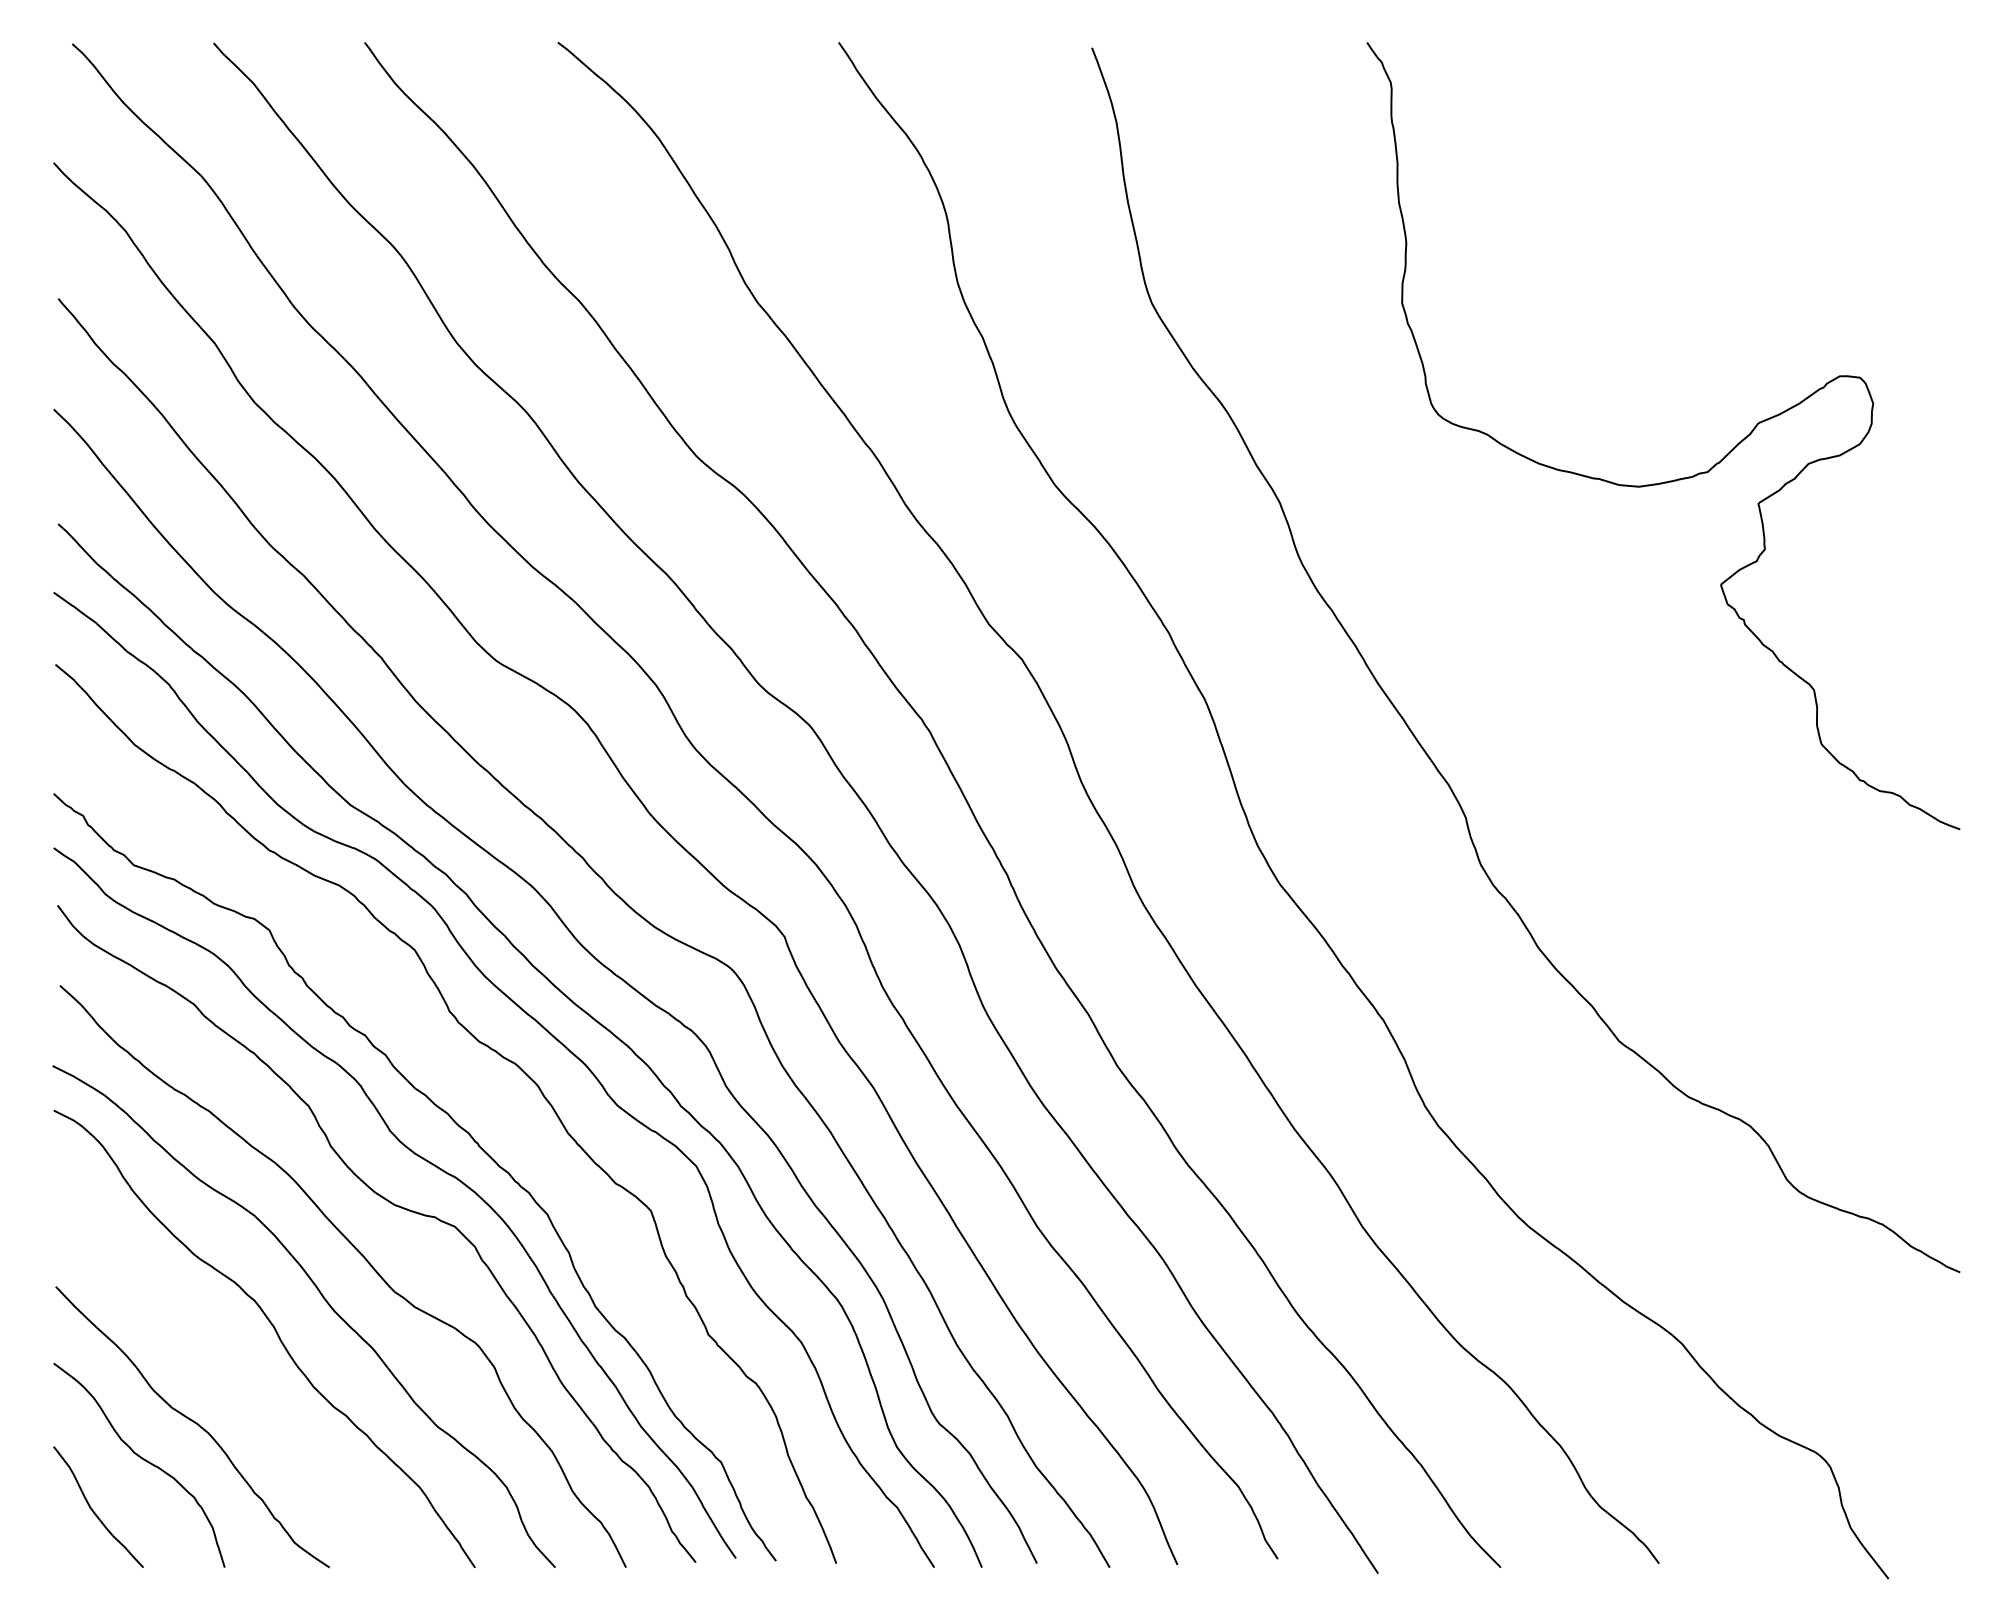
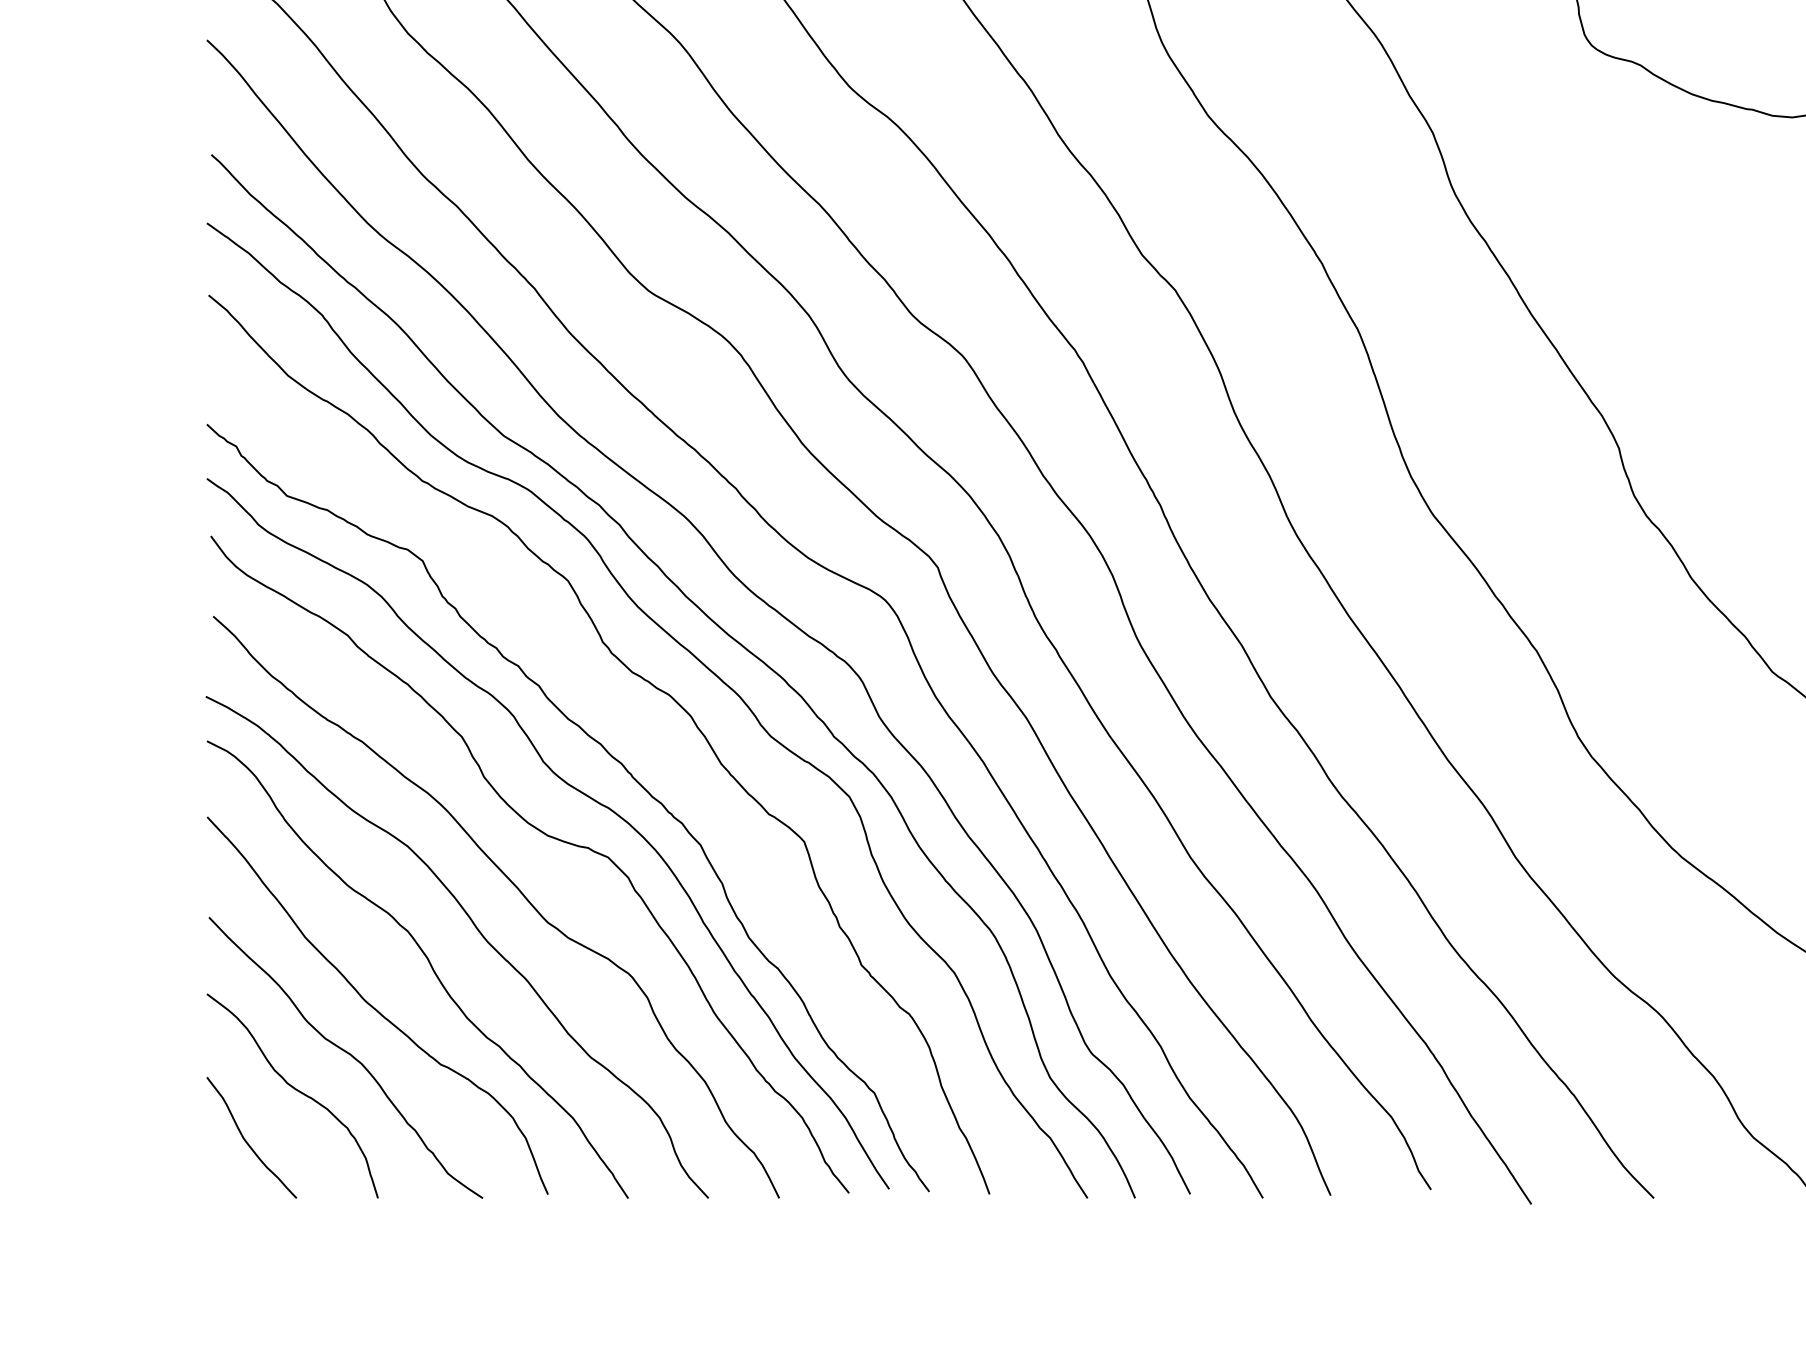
curve: (222, 1377) -> (375, 1008), added

